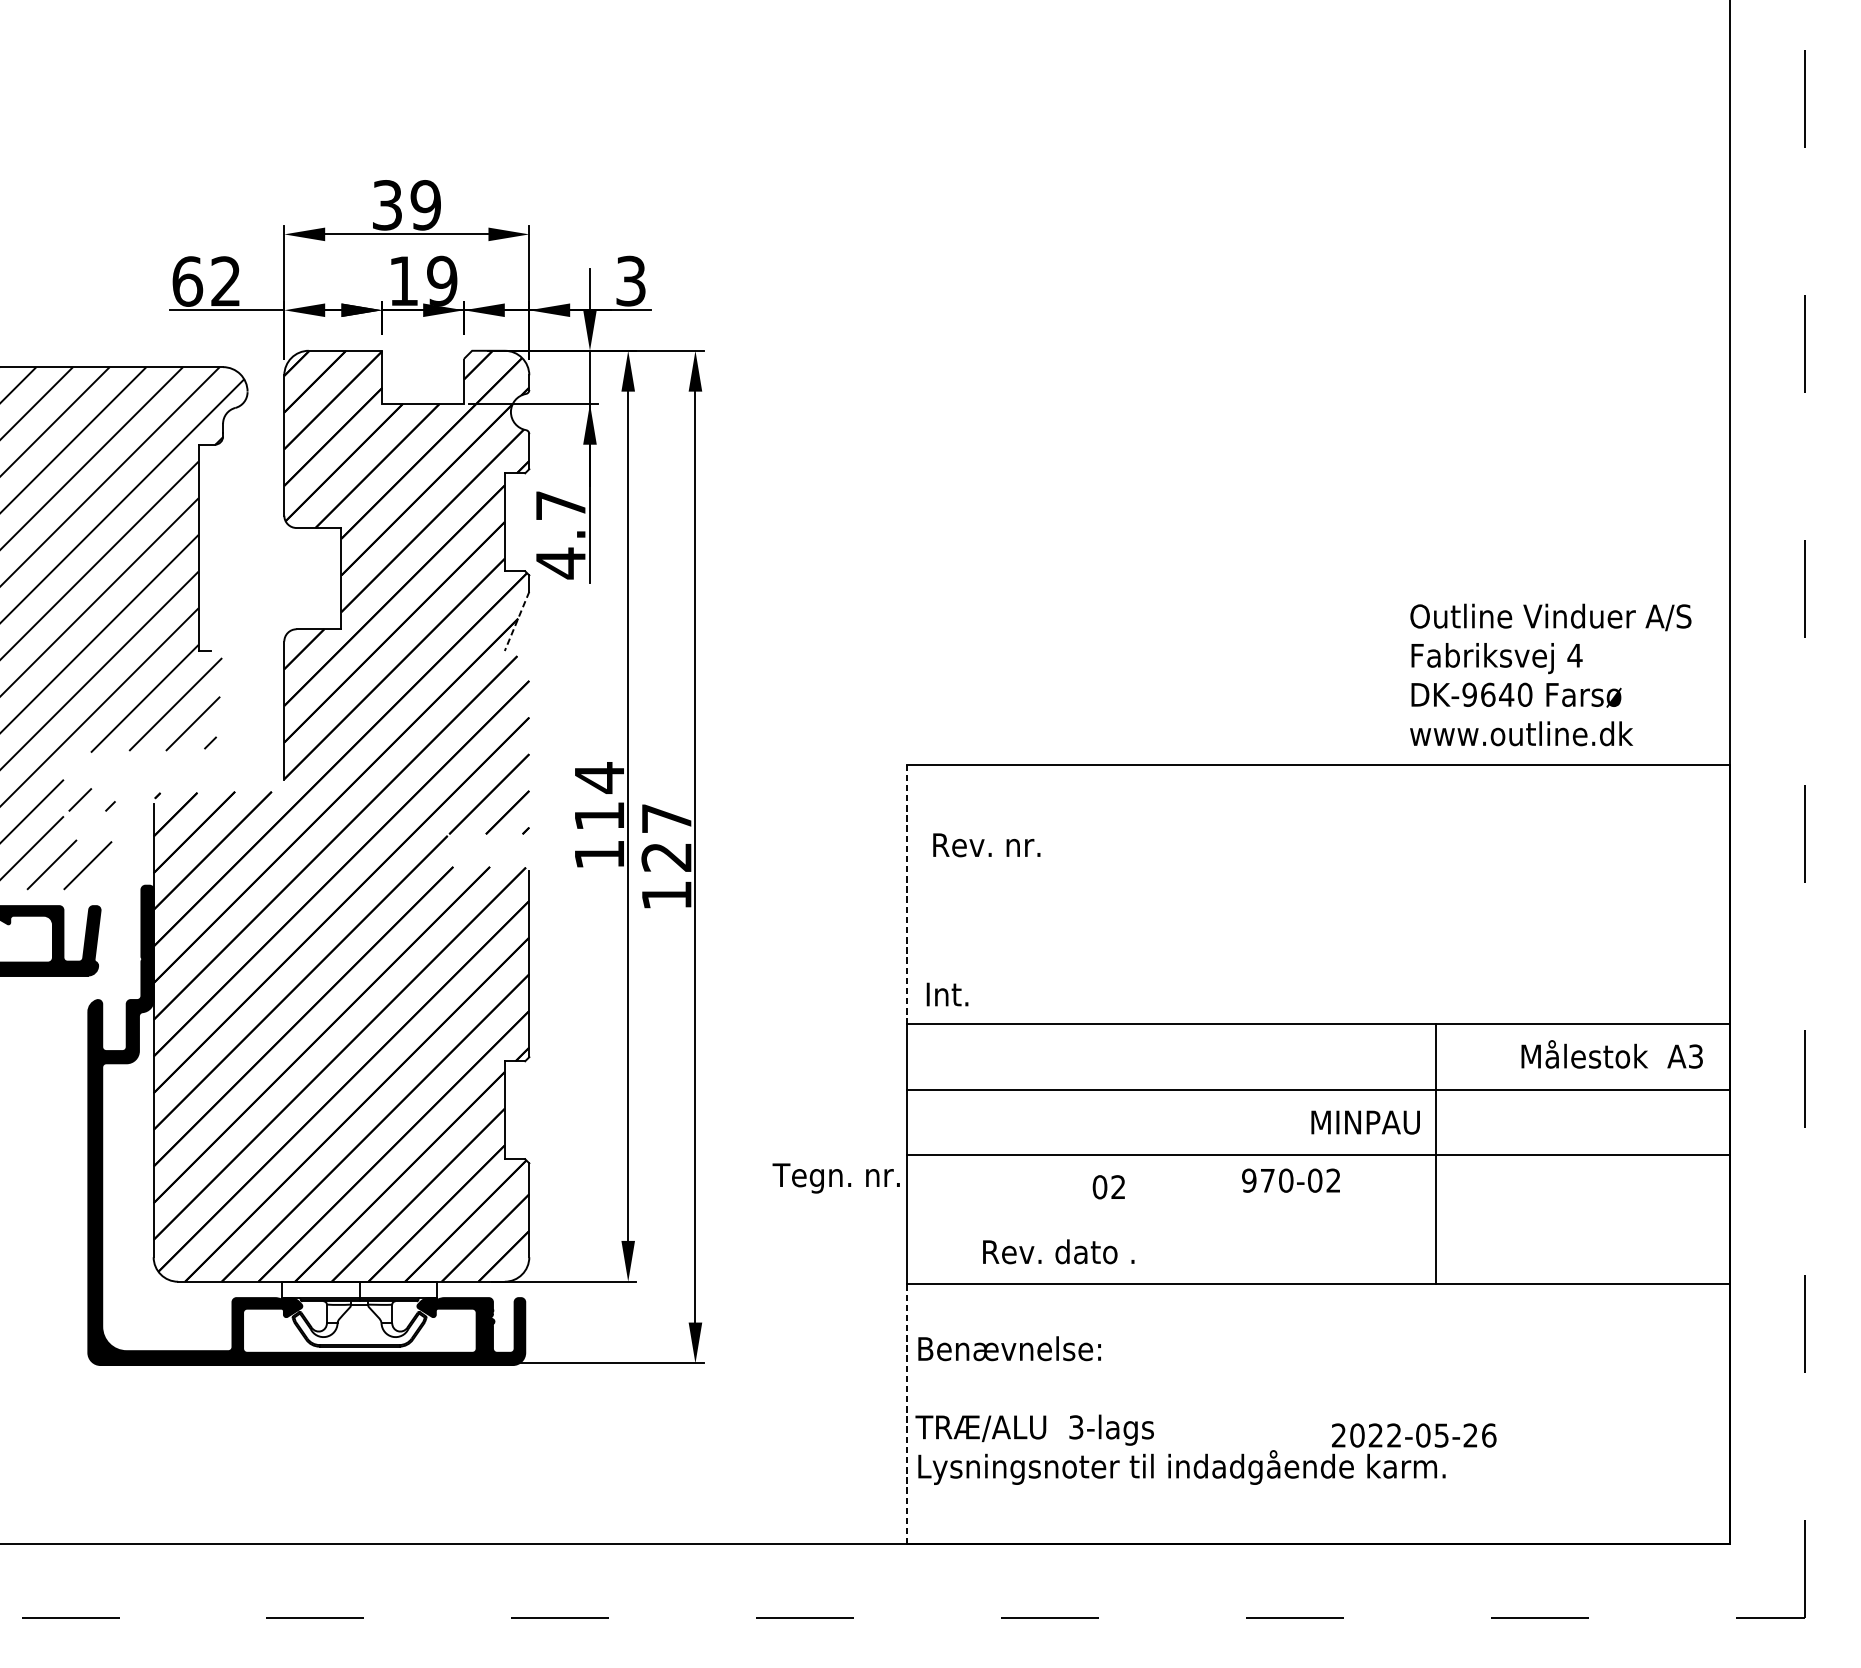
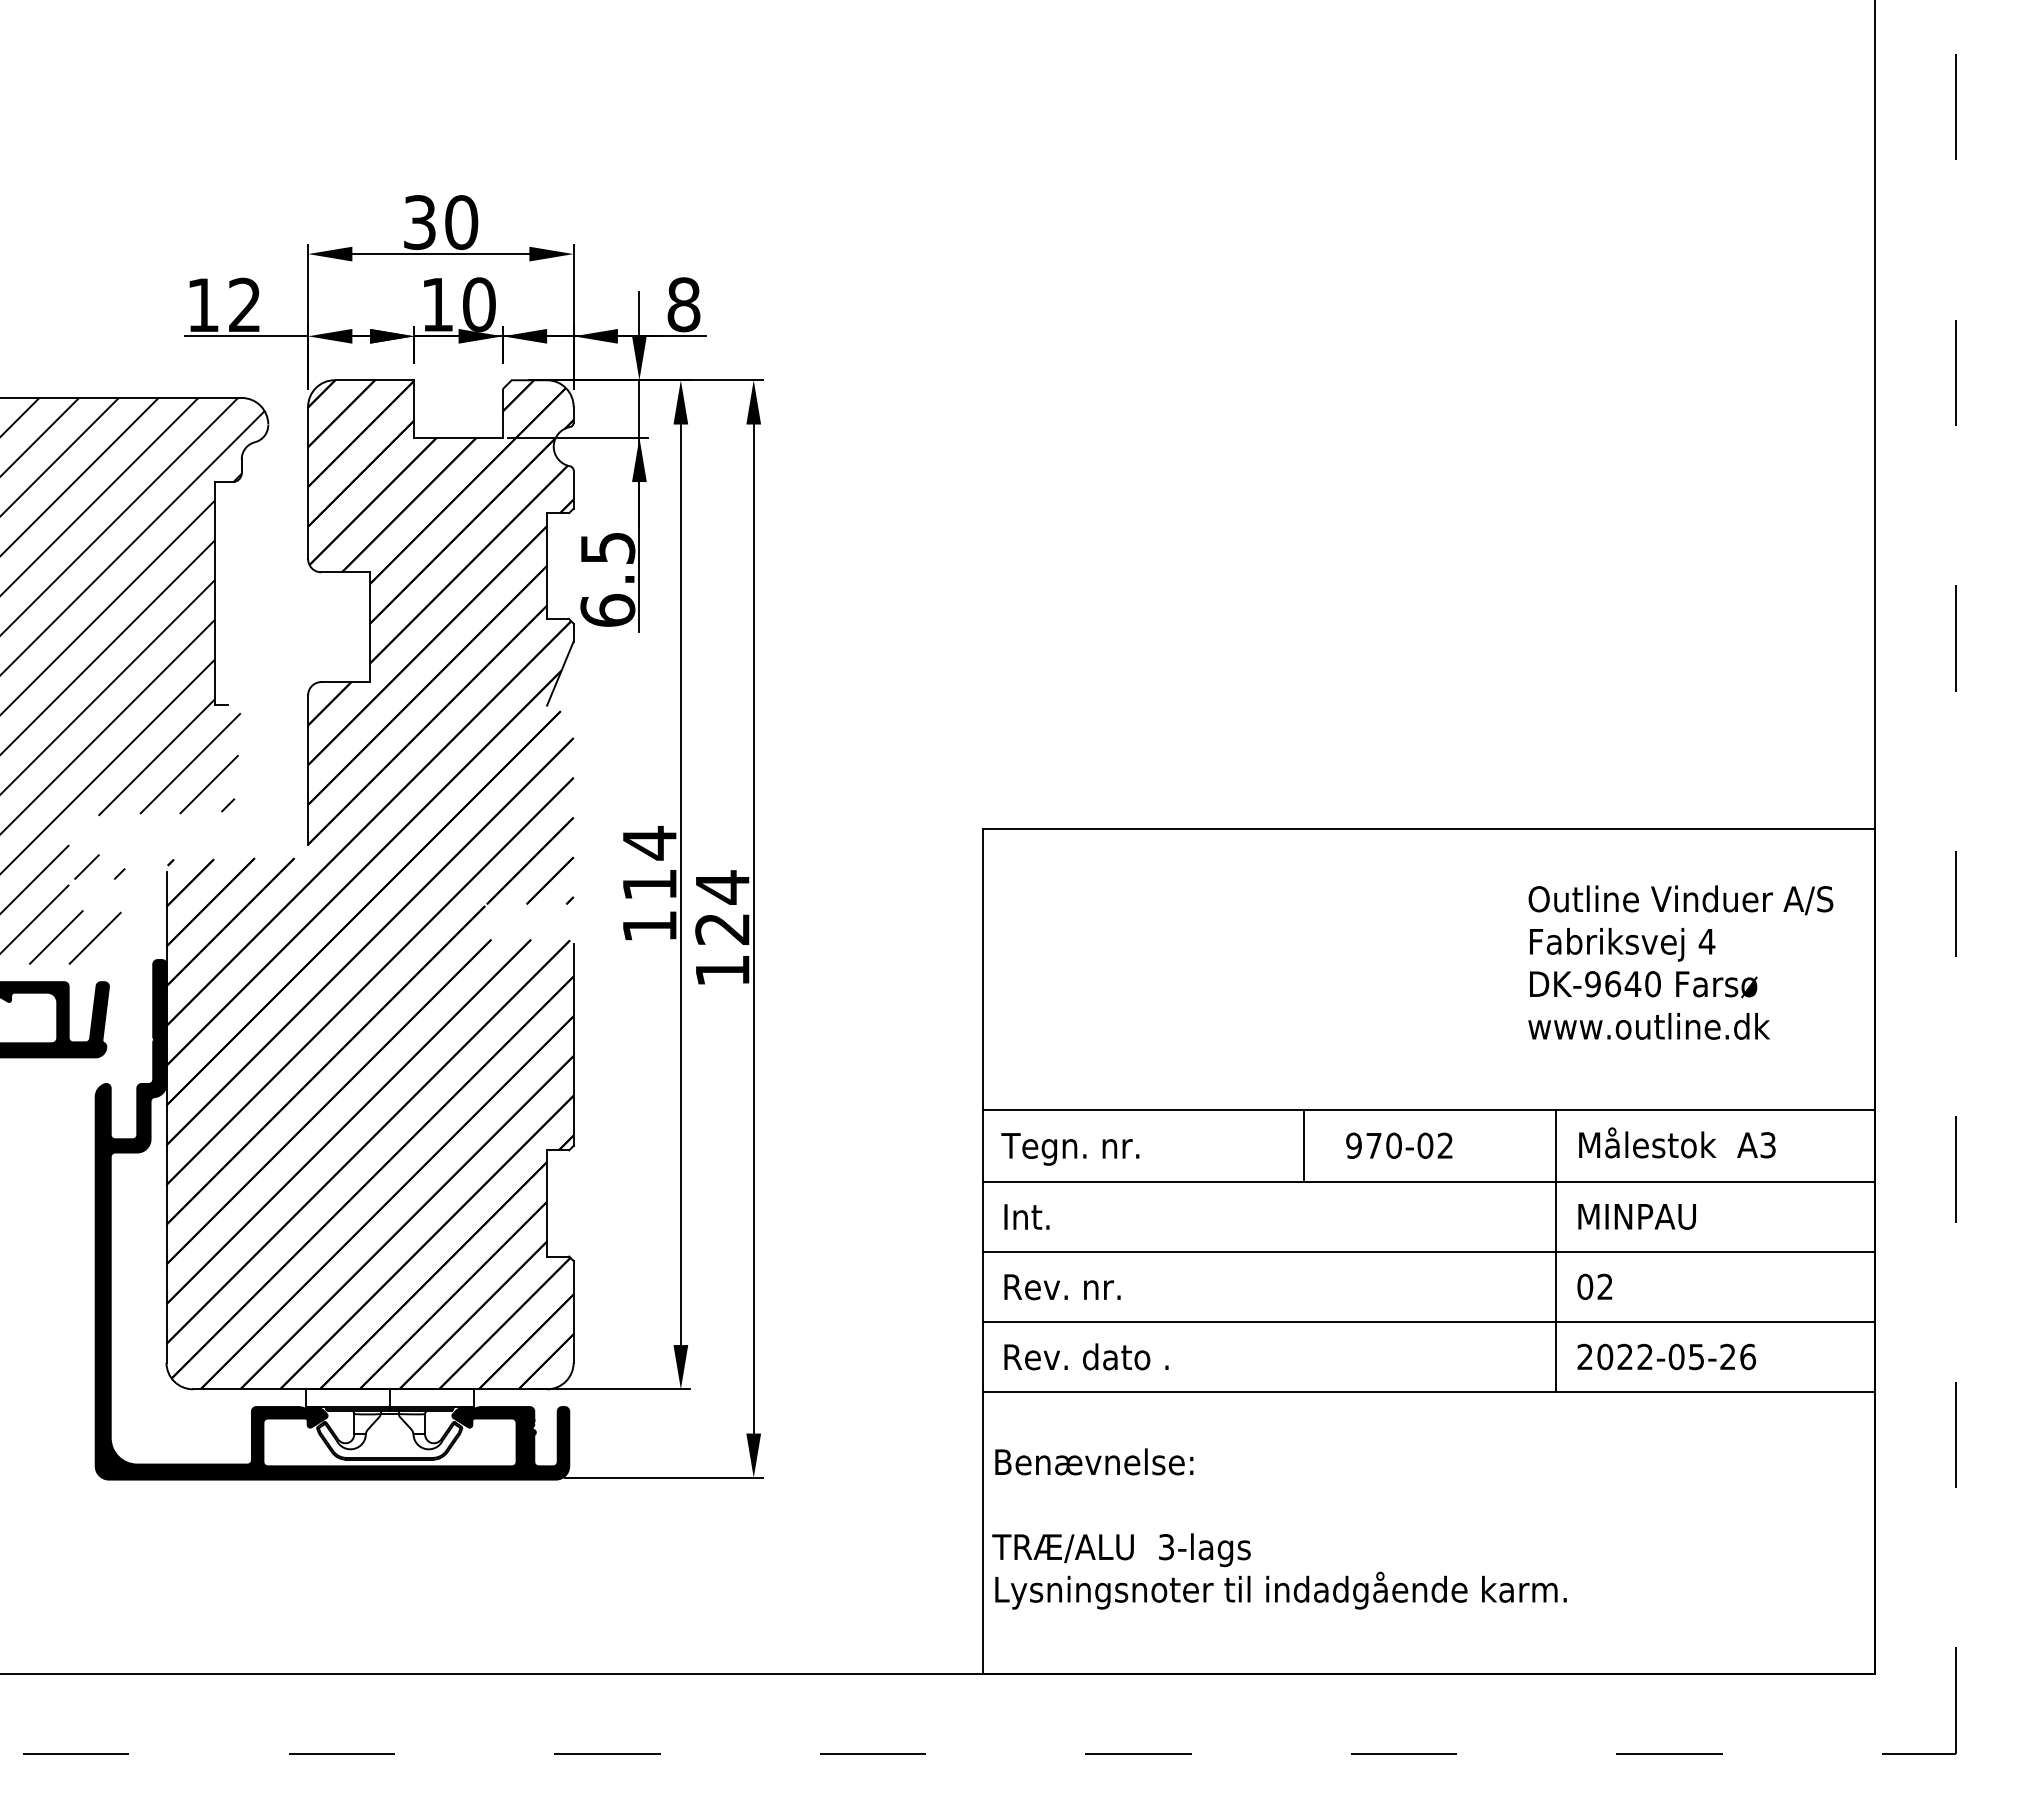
text: (425, 205) -> (461, 222), 39 -> 30
text: (187, 280) -> (203, 304), 62 -> 12
text: (441, 280) -> (478, 304), 19 -> 10
text: (630, 280) -> (683, 304), 3 -> 8
text: (560, 535) -> (607, 580), 4.7 -> 6.5
line: (517, 621) -> (560, 673), dashed -> solid
text: (1550, 674) -> (1680, 962), moved
text: (666, 818) -> (722, 887), 127 -> 124
text: (986, 845) -> (1062, 1287), moved
line: (906, 894) -> (982, 969), dashed -> solid
text: (947, 994) -> (1026, 1216), moved
text: (1612, 1054) -> (1677, 1142), moved
line: (1203, 1056) -> (1304, 1145), added
text: (1365, 1122) -> (1636, 1216), moved
text: (836, 1178) -> (1070, 1149), moved
text: (1291, 1180) -> (1399, 1145), moved
text: (1108, 1186) -> (1594, 1286), moved
line: (1317, 1220) -> (1428, 1322), added
text: (1058, 1251) -> (1086, 1356), moved
line: (906, 1414) -> (982, 1533), dashed -> solid
text: (1413, 1435) -> (1666, 1356), moved

